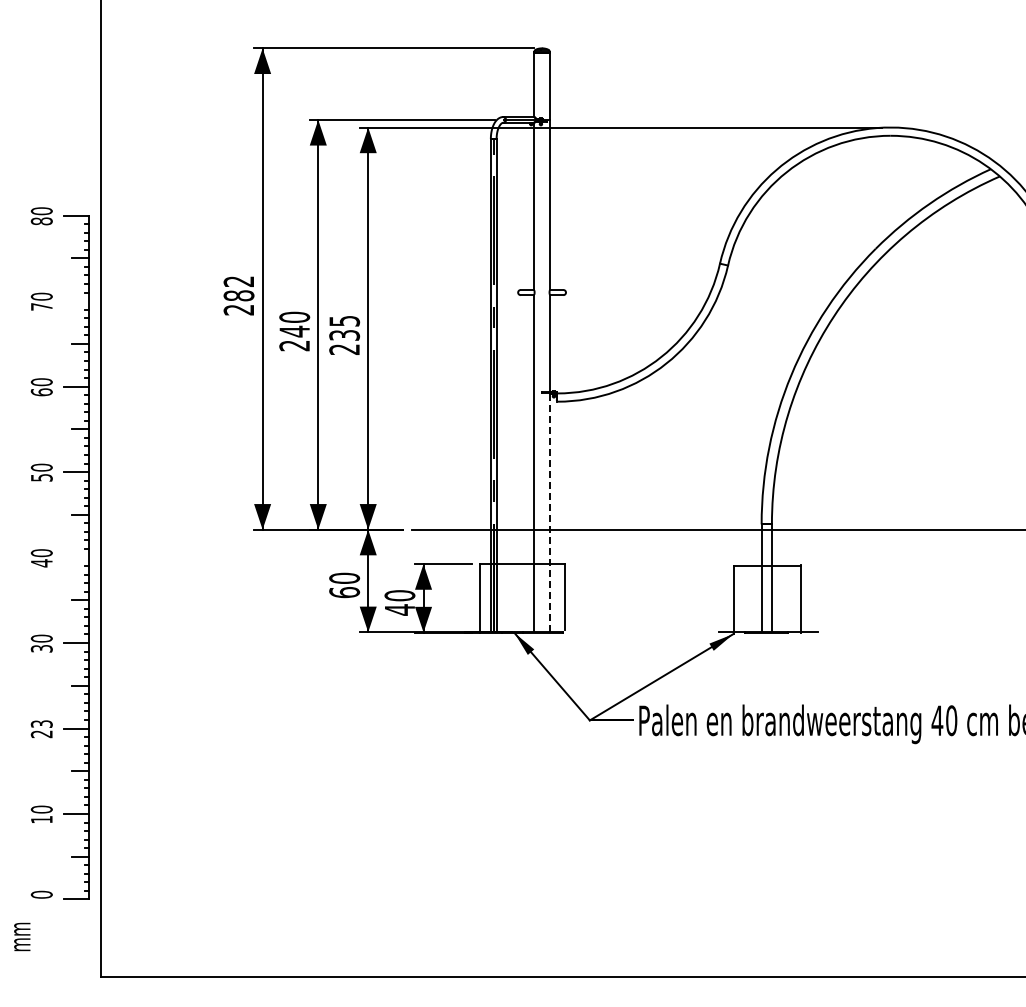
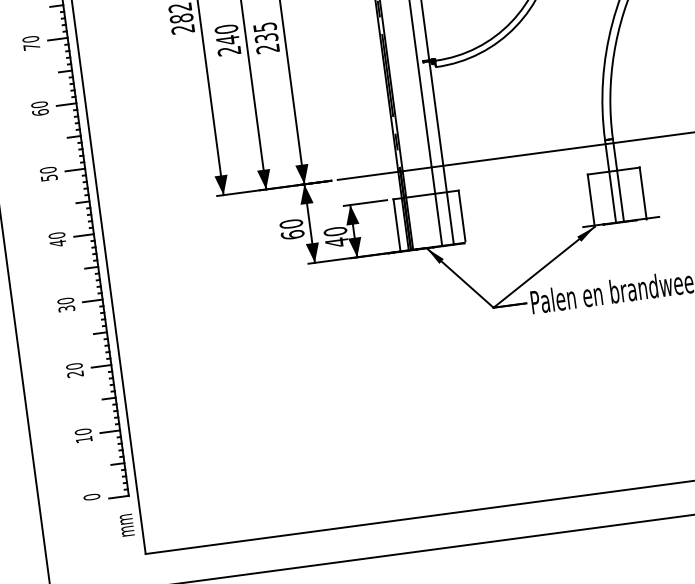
line: (76, 301) -> (57, 39), added
line: (549, 512) -> (441, 152), dashed -> solid
line: (76, 557) -> (84, 235), added
text: (41, 724) -> (74, 366), 23 -> 20
text: (22, 936) -> (127, 524), moved

